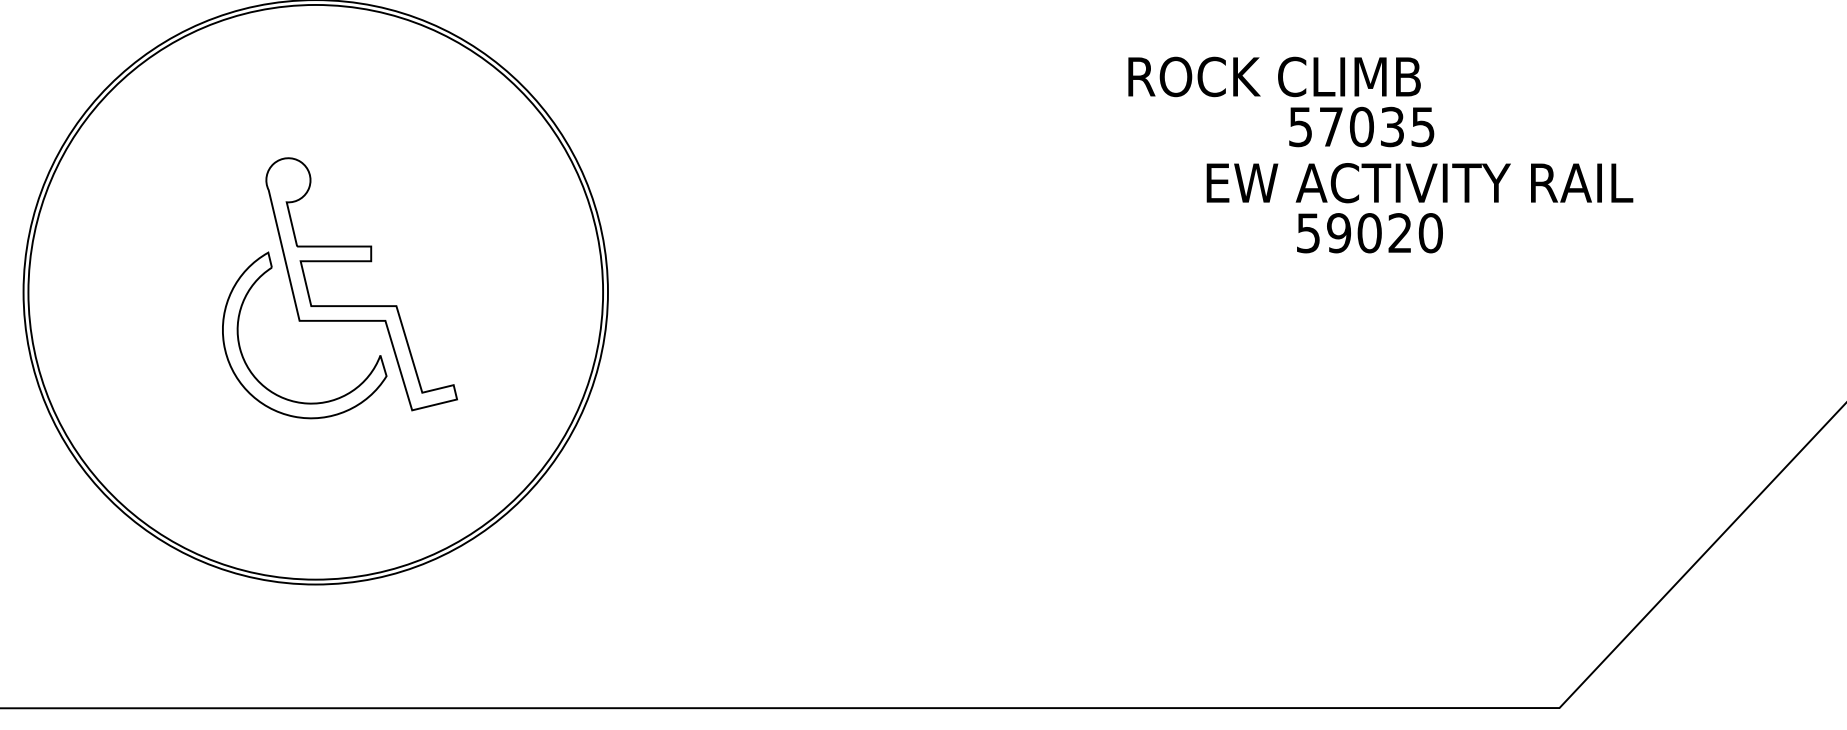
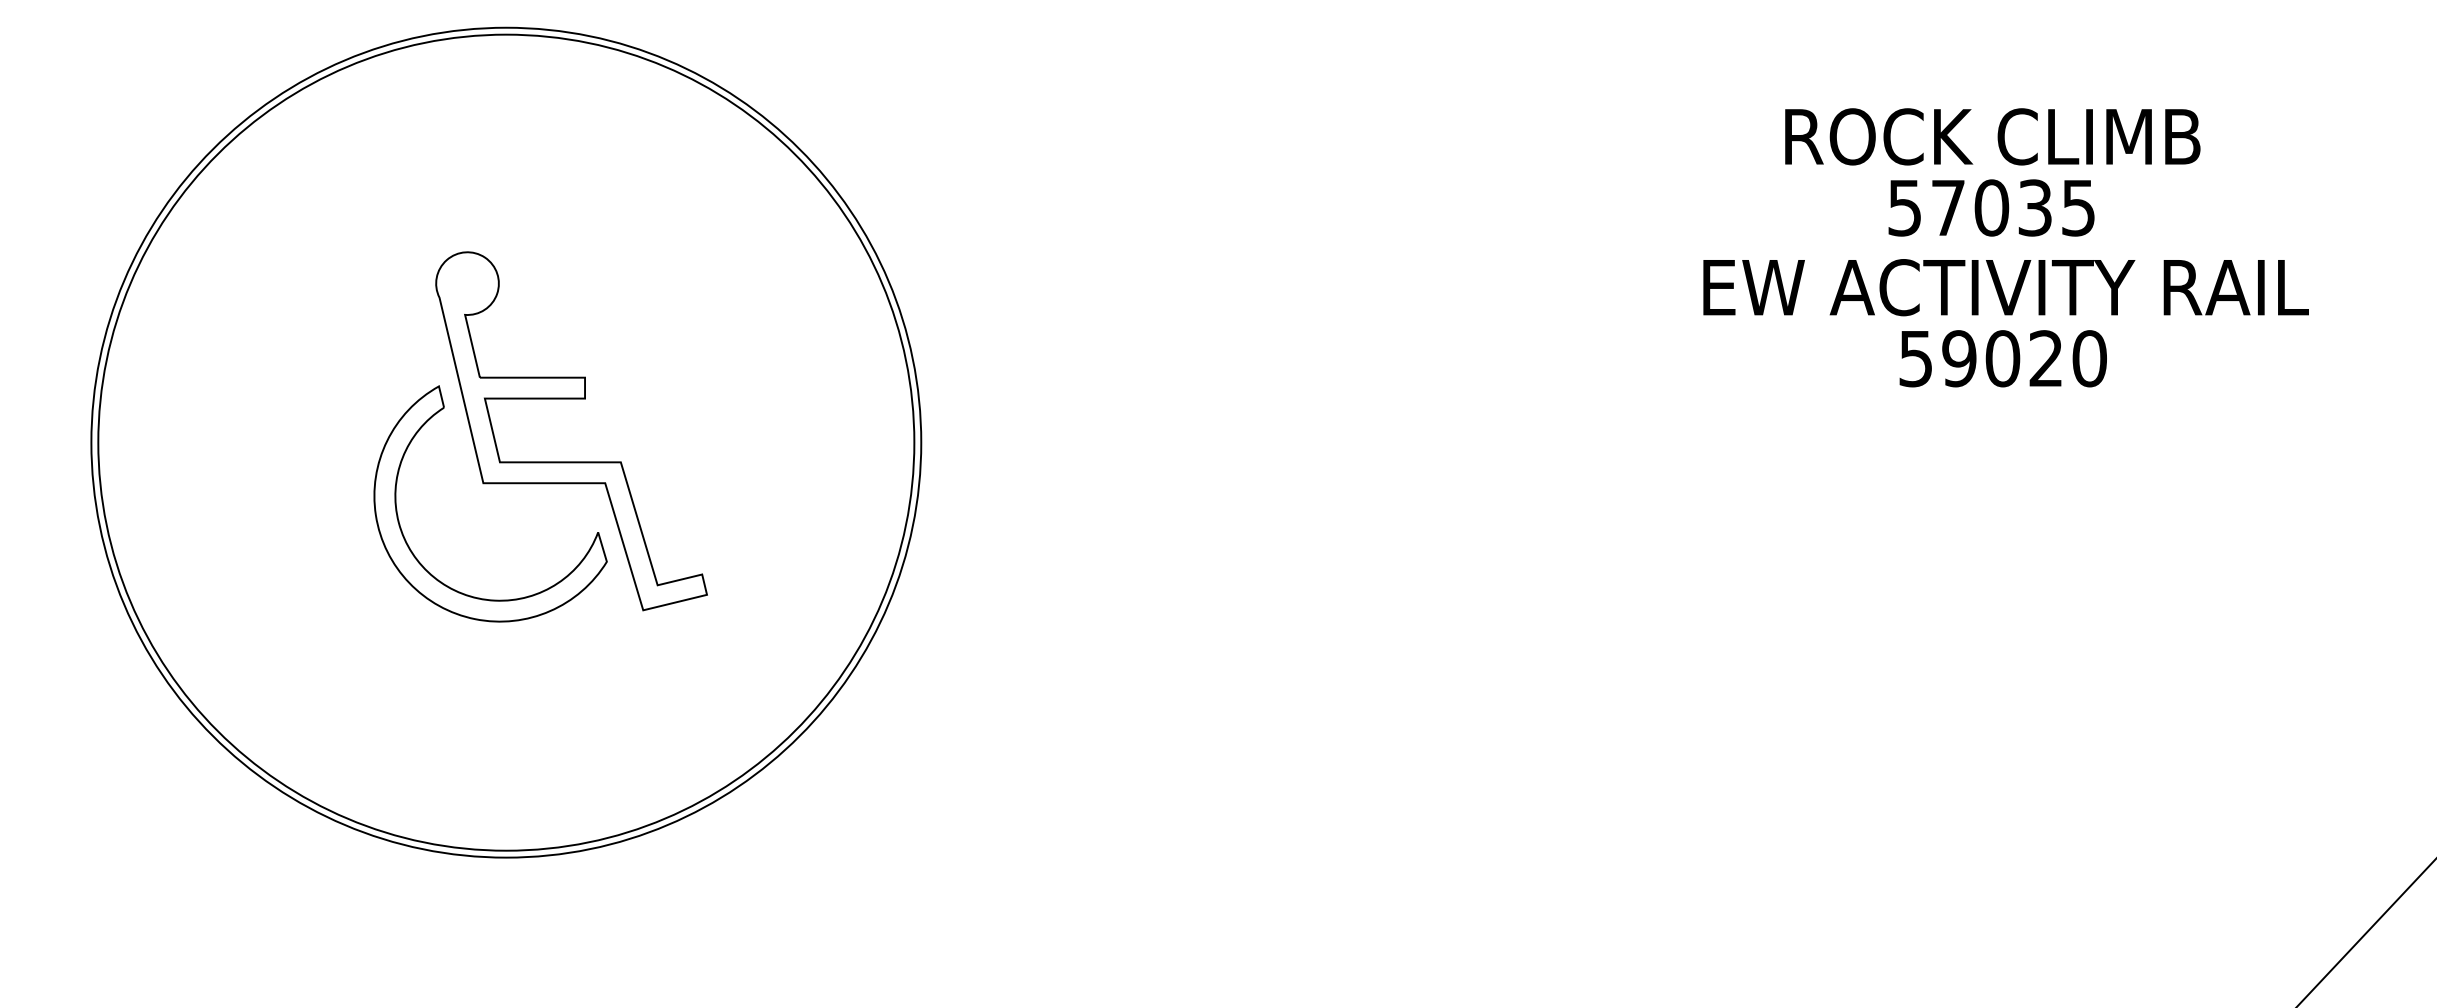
text: (1274, 76) -> (1992, 136), moved
text: (1419, 183) -> (2005, 288), moved

